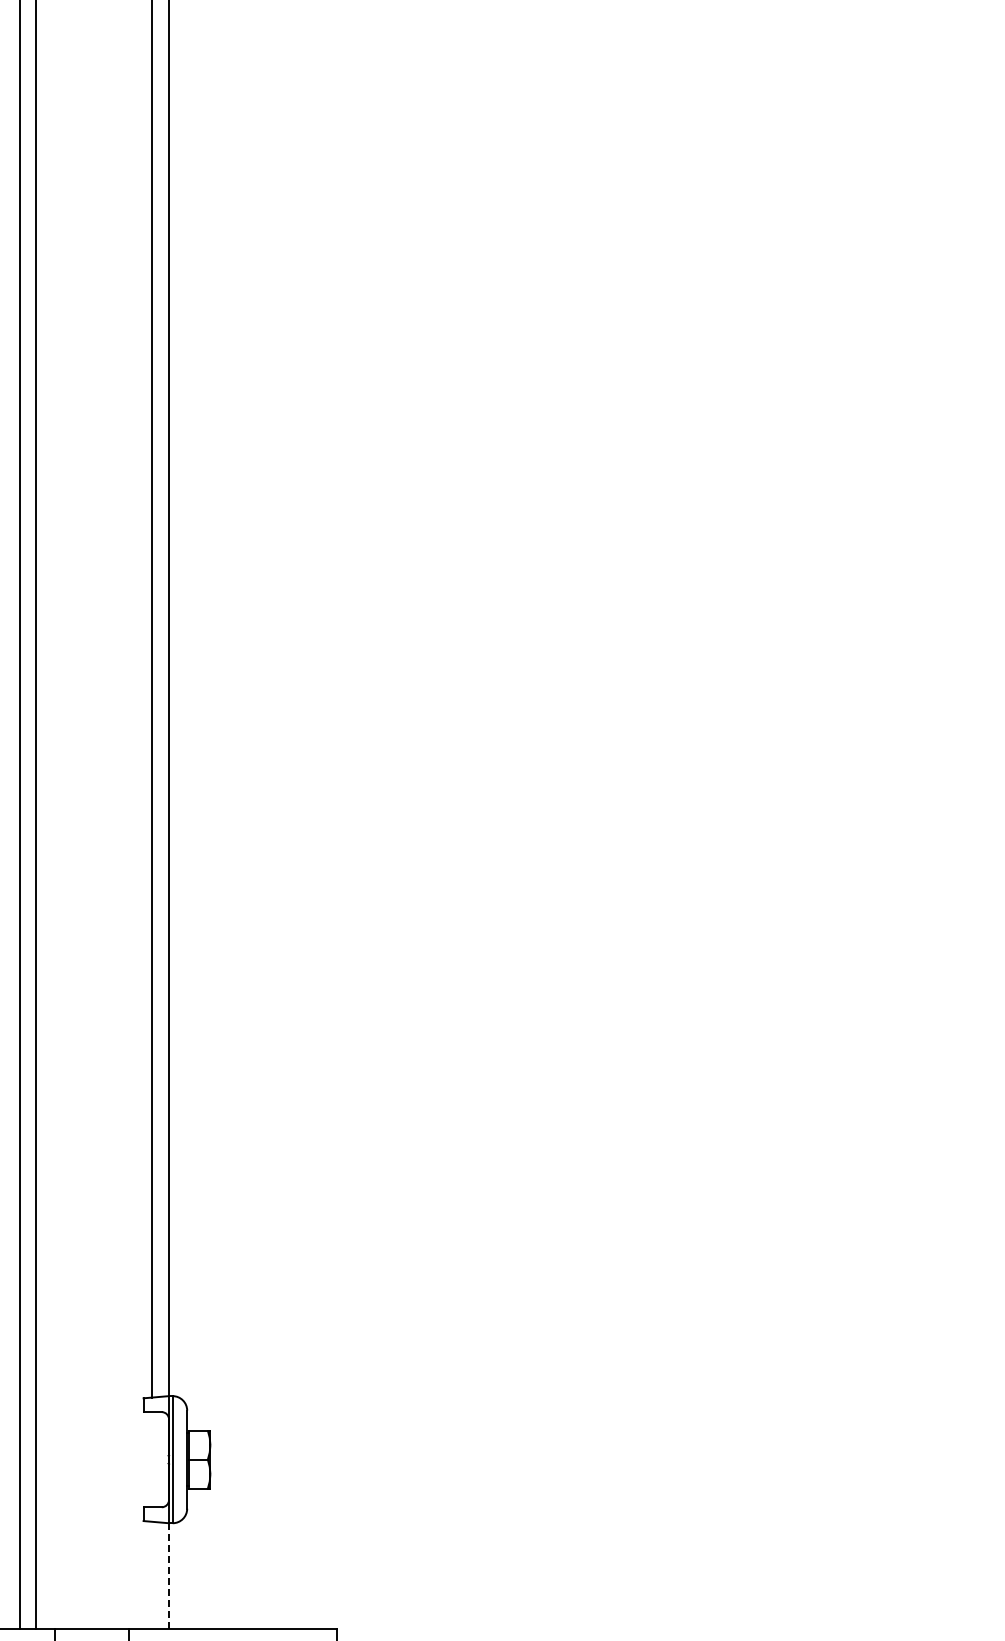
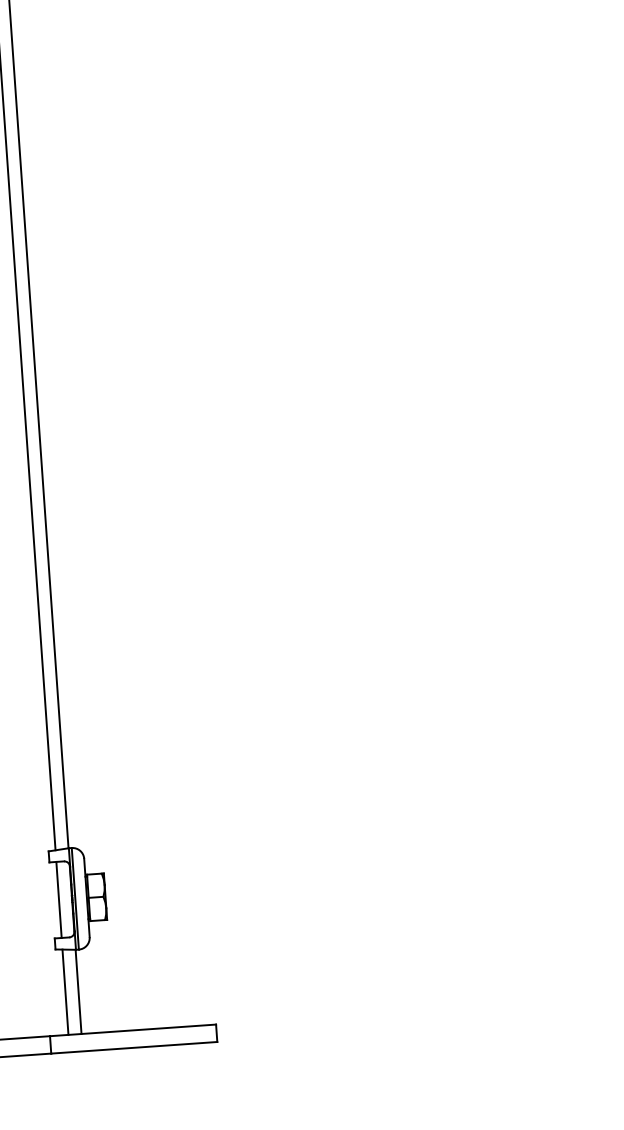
line: (152, 1459) -> (59, 899), added
line: (152, 1574) -> (65, 991), added
line: (168, 1575) -> (78, 991), dashed -> solid

